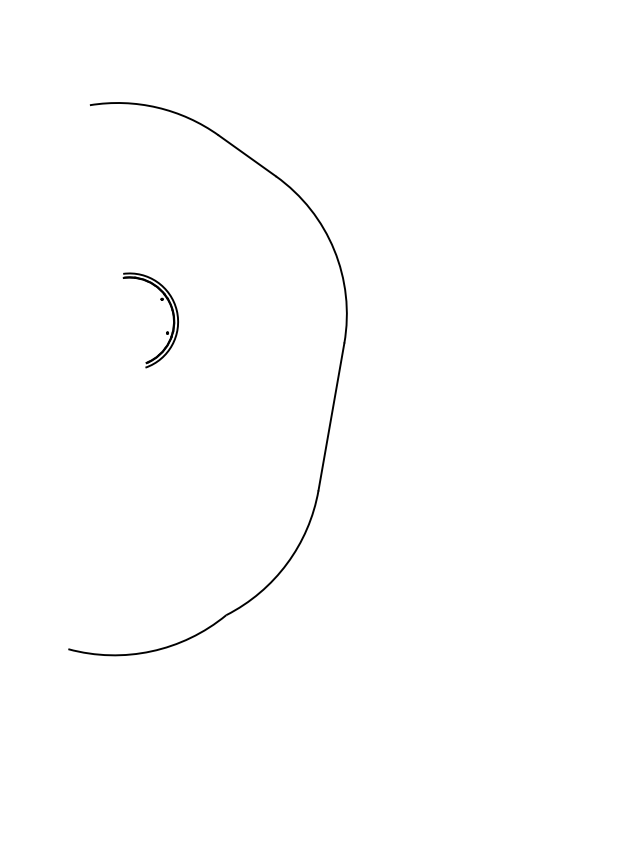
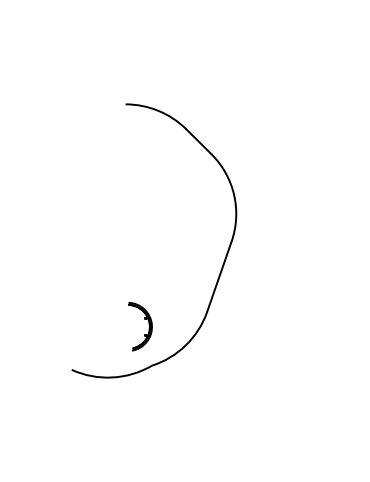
part: (160, 301) -> (144, 319), moved

